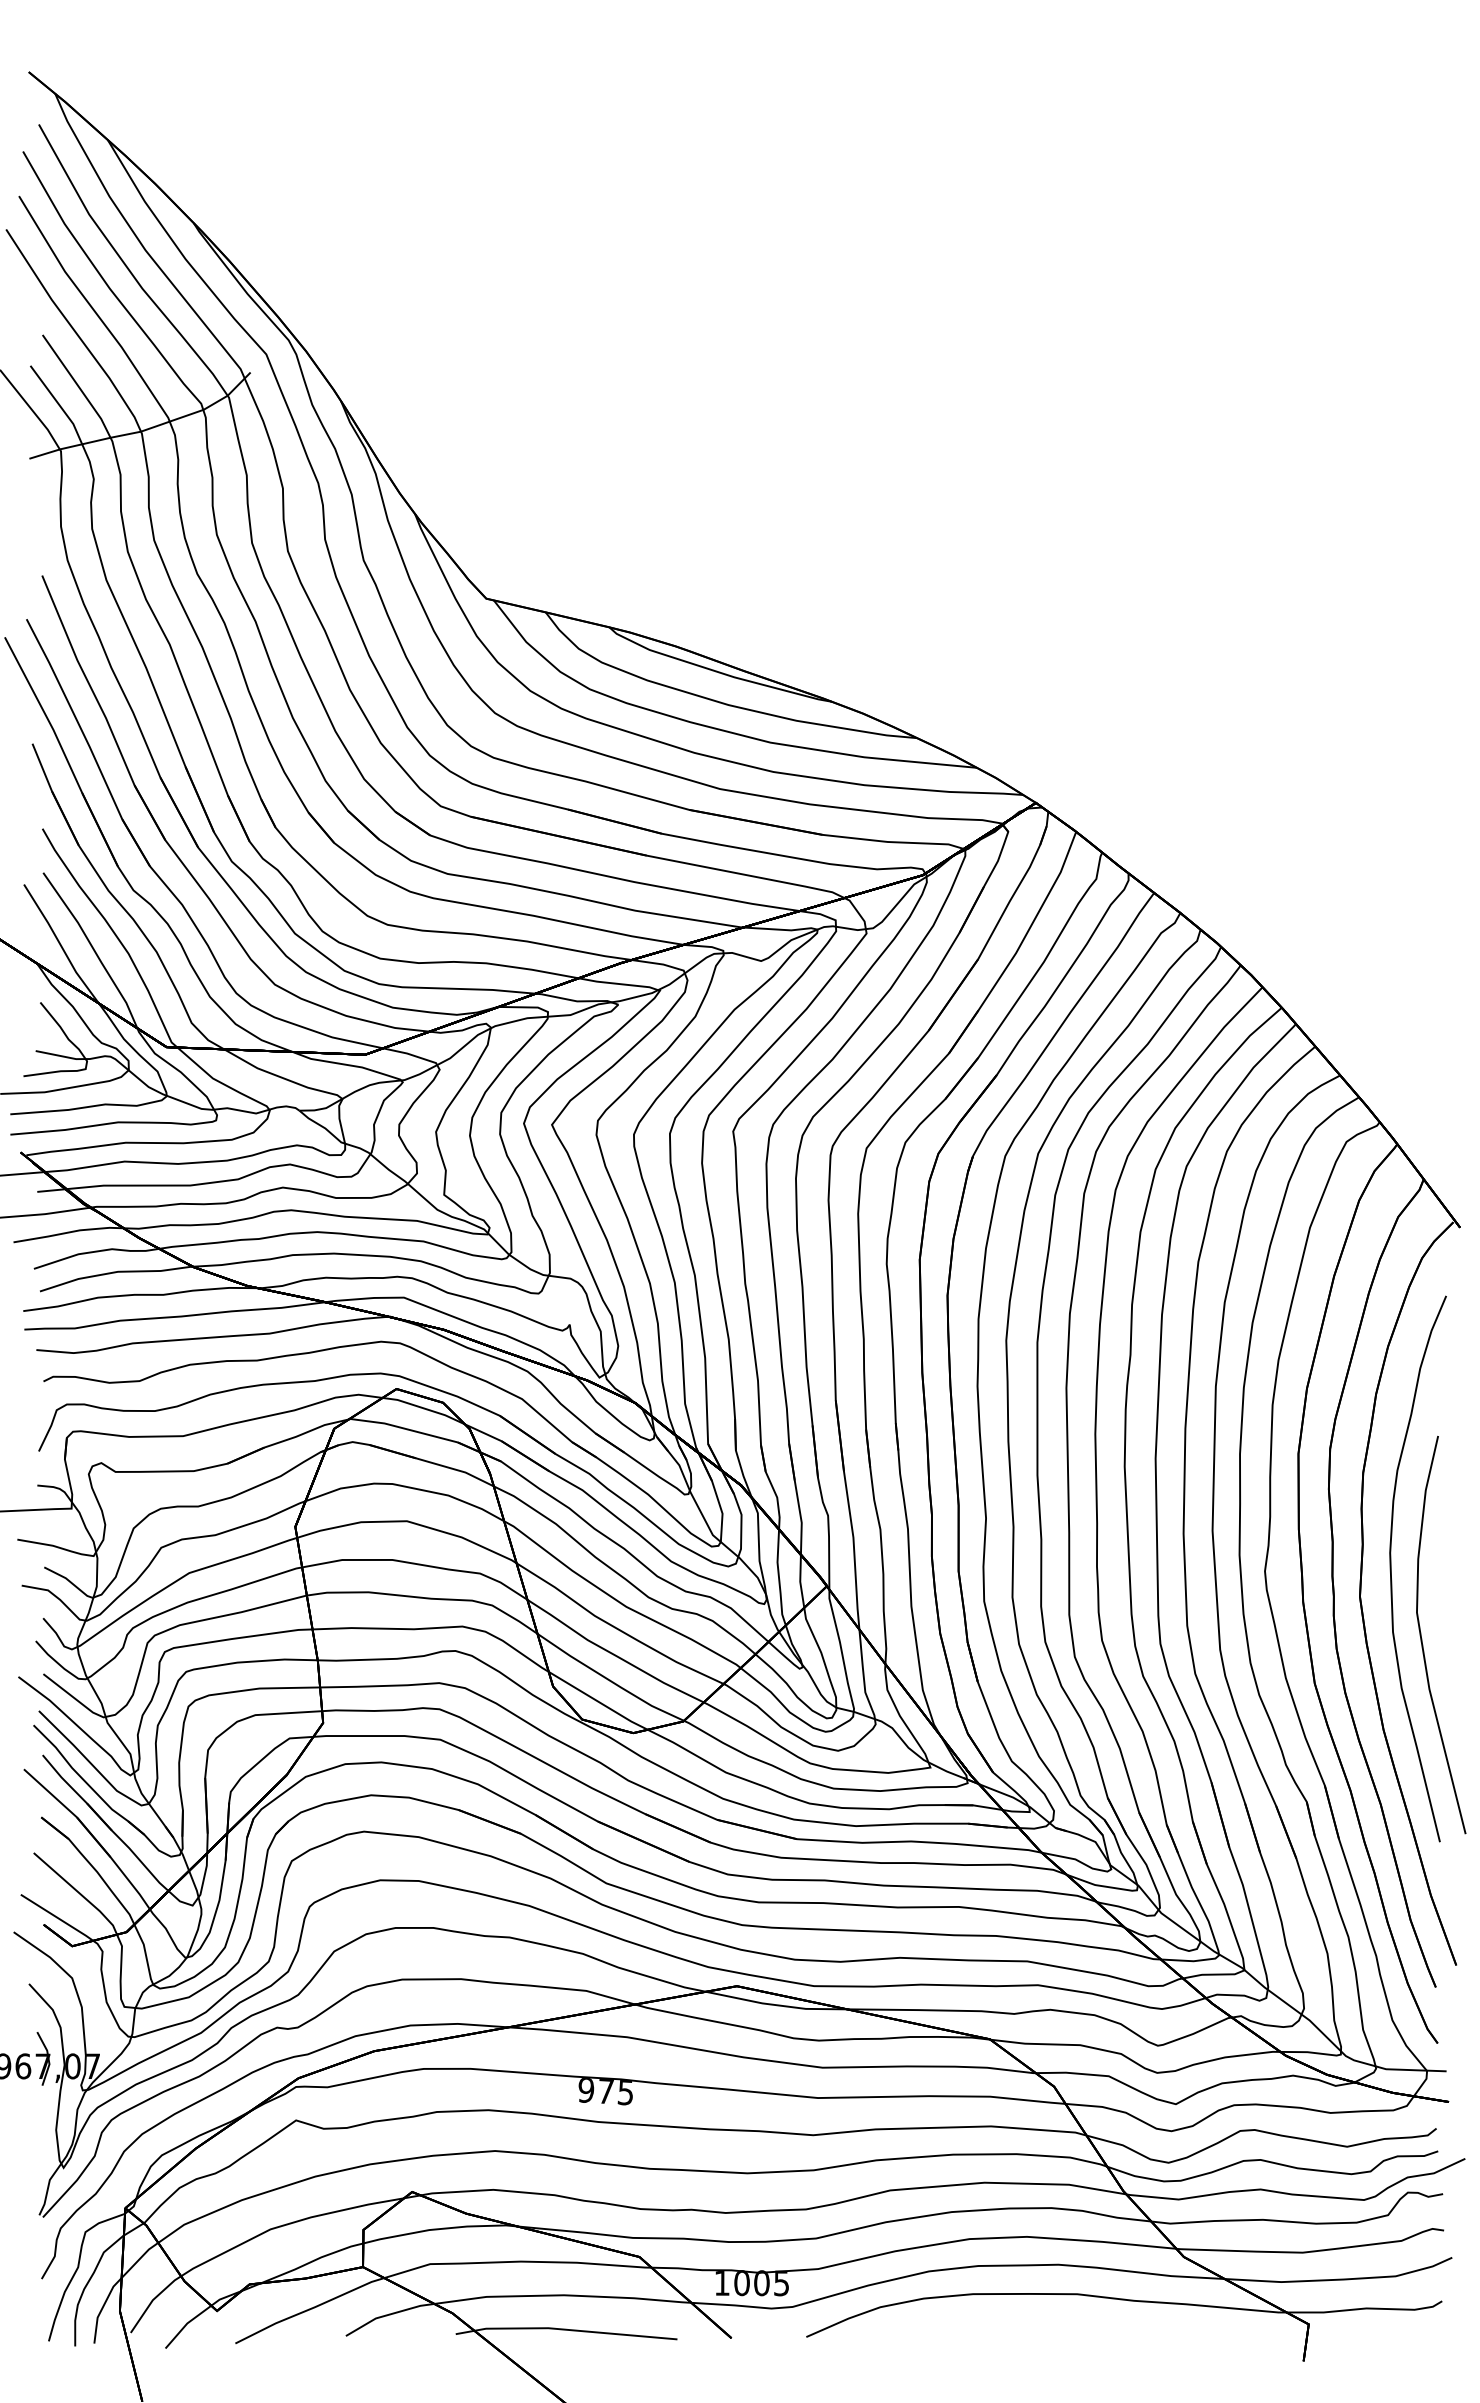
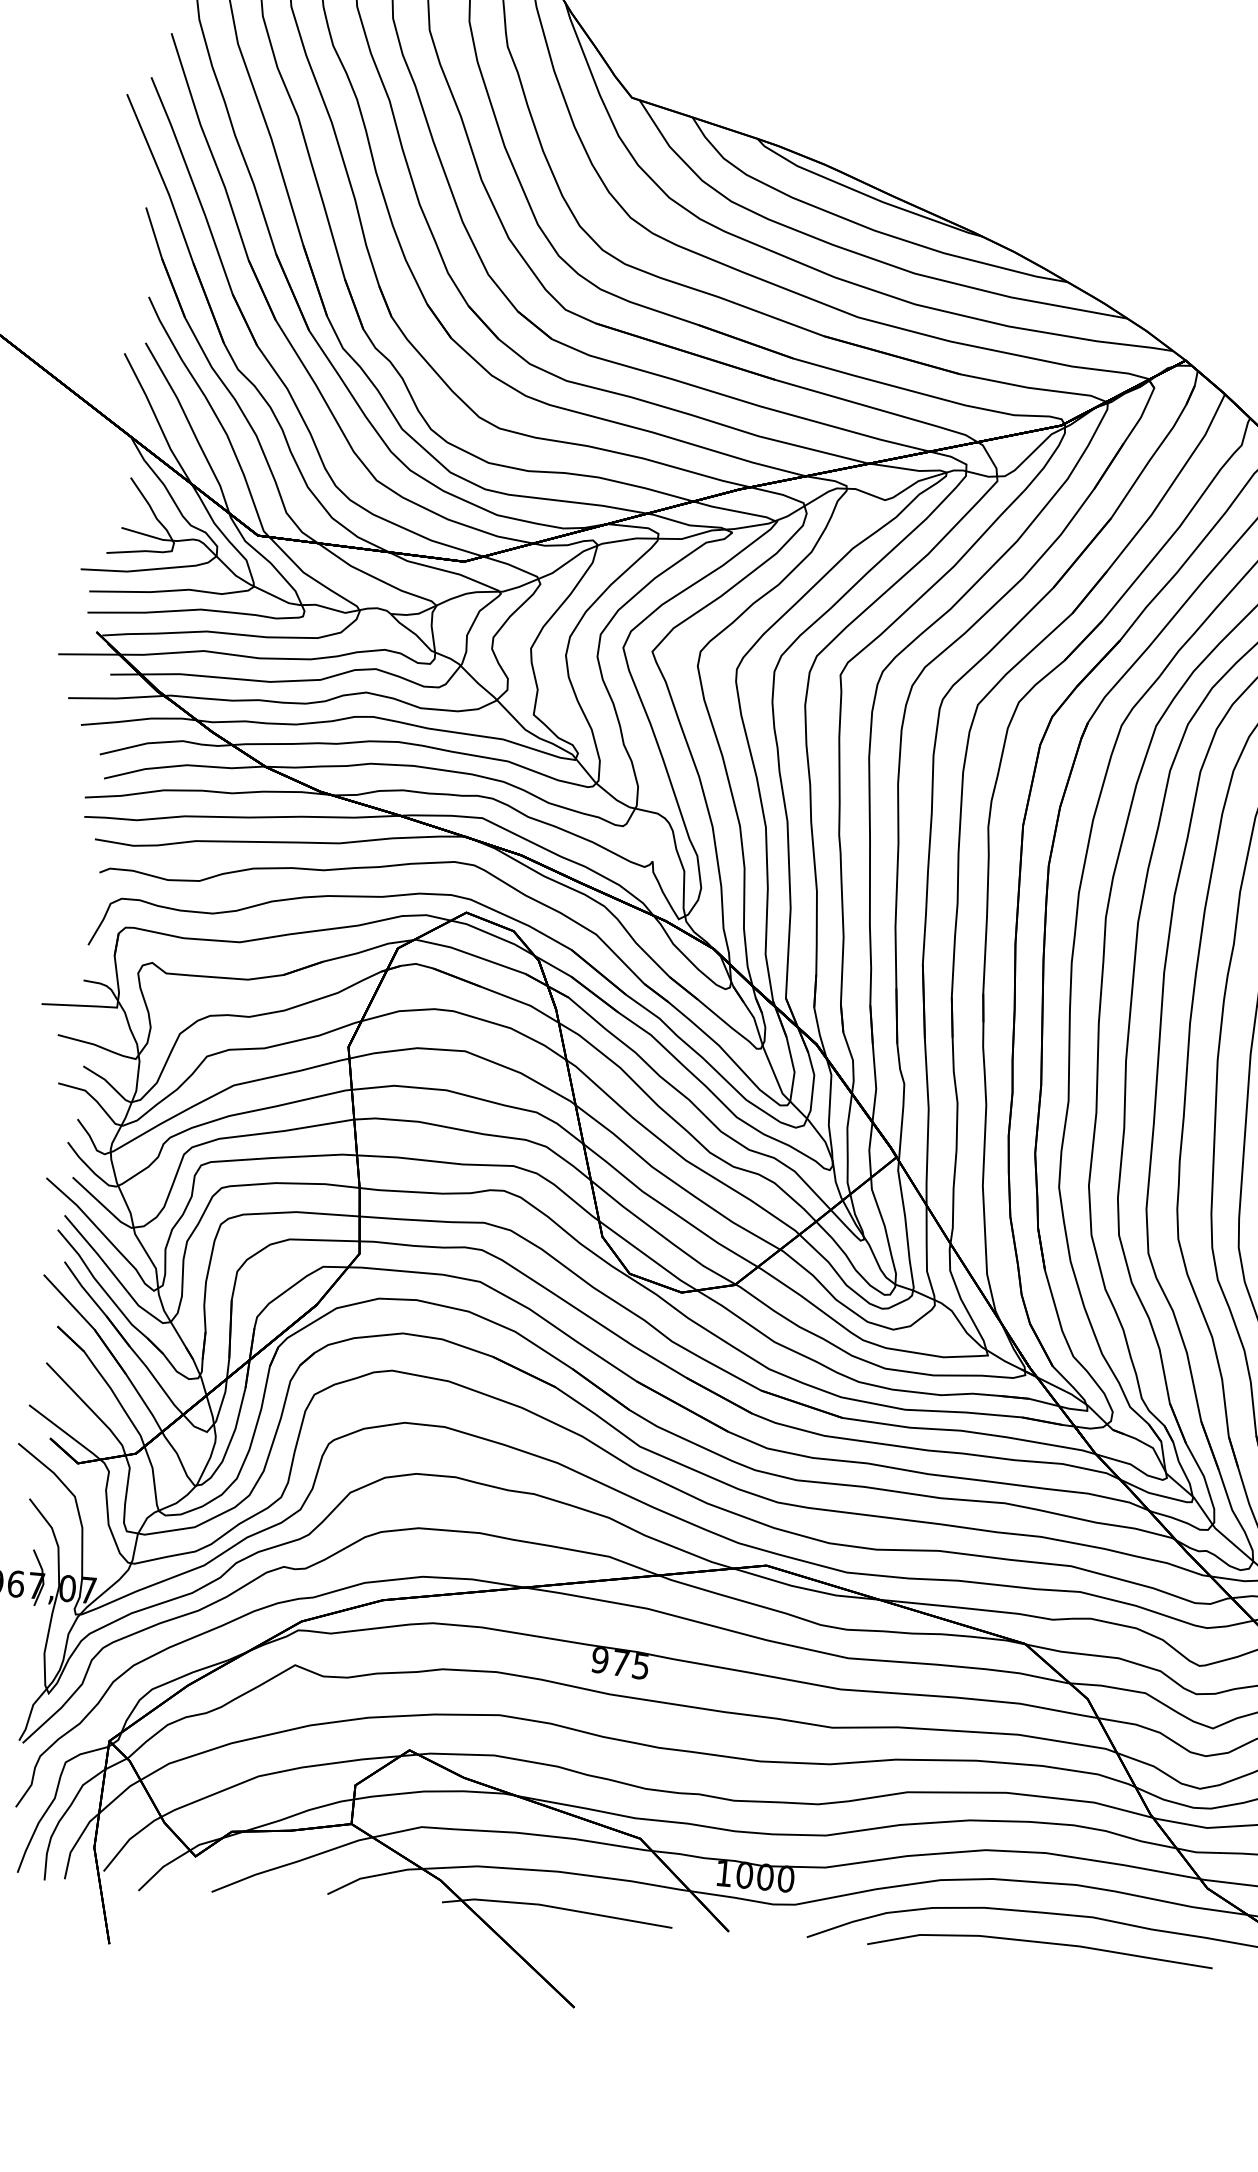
text: (781, 2283) -> (785, 1879), 1005 -> 1000
curve: (1029, 2323) -> (1040, 1943), added

